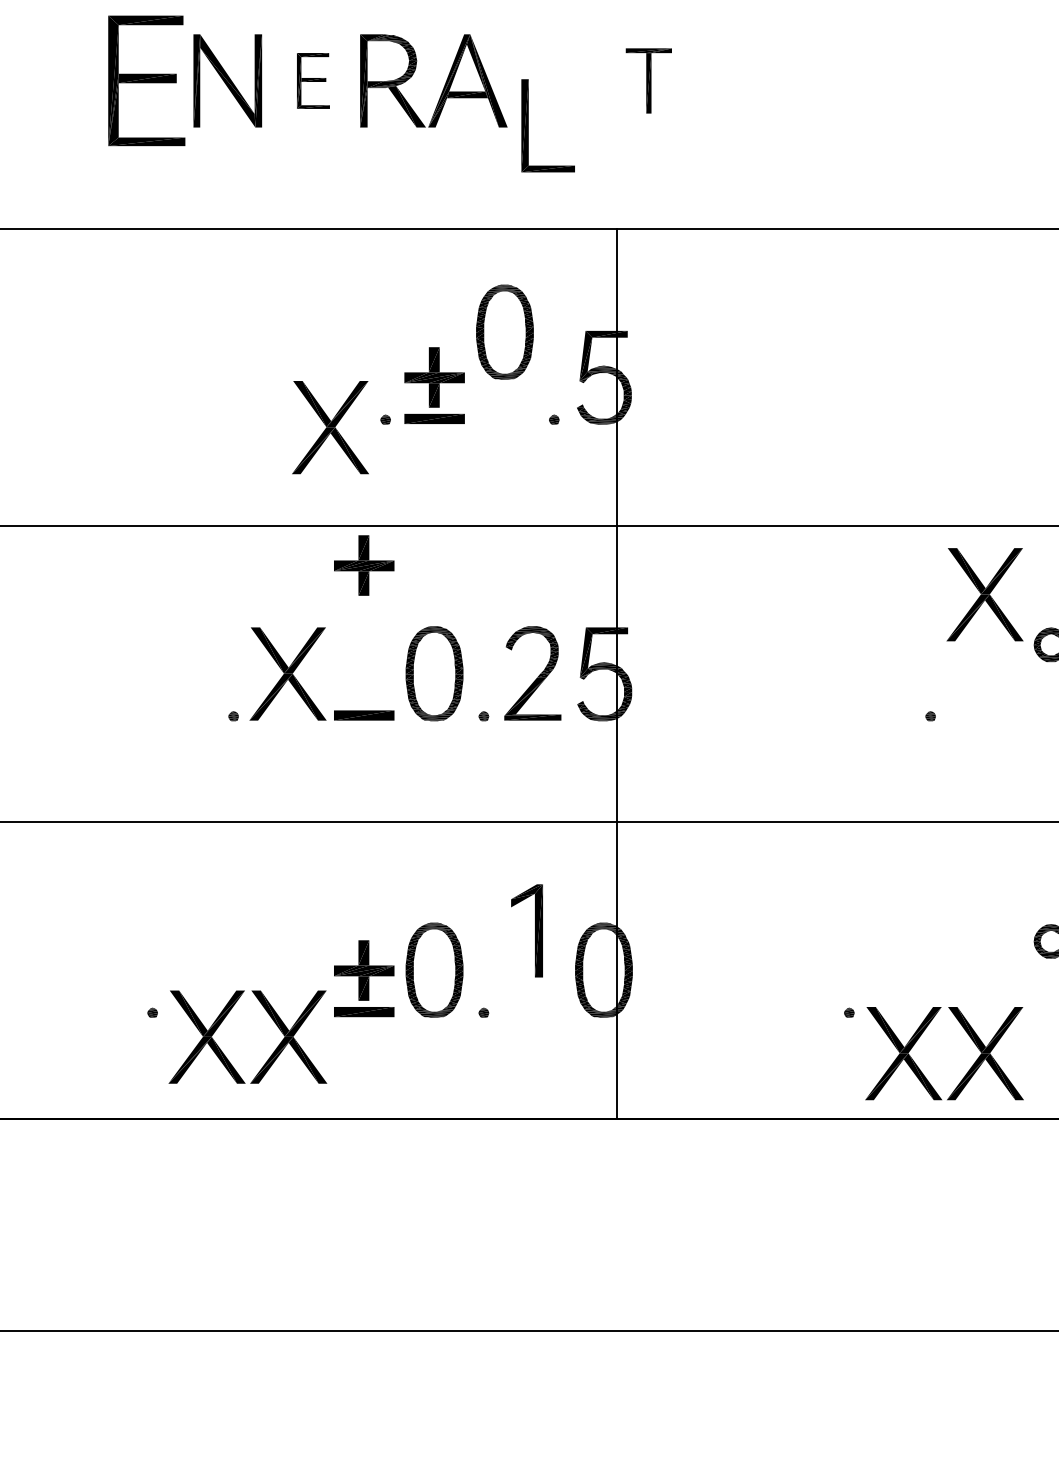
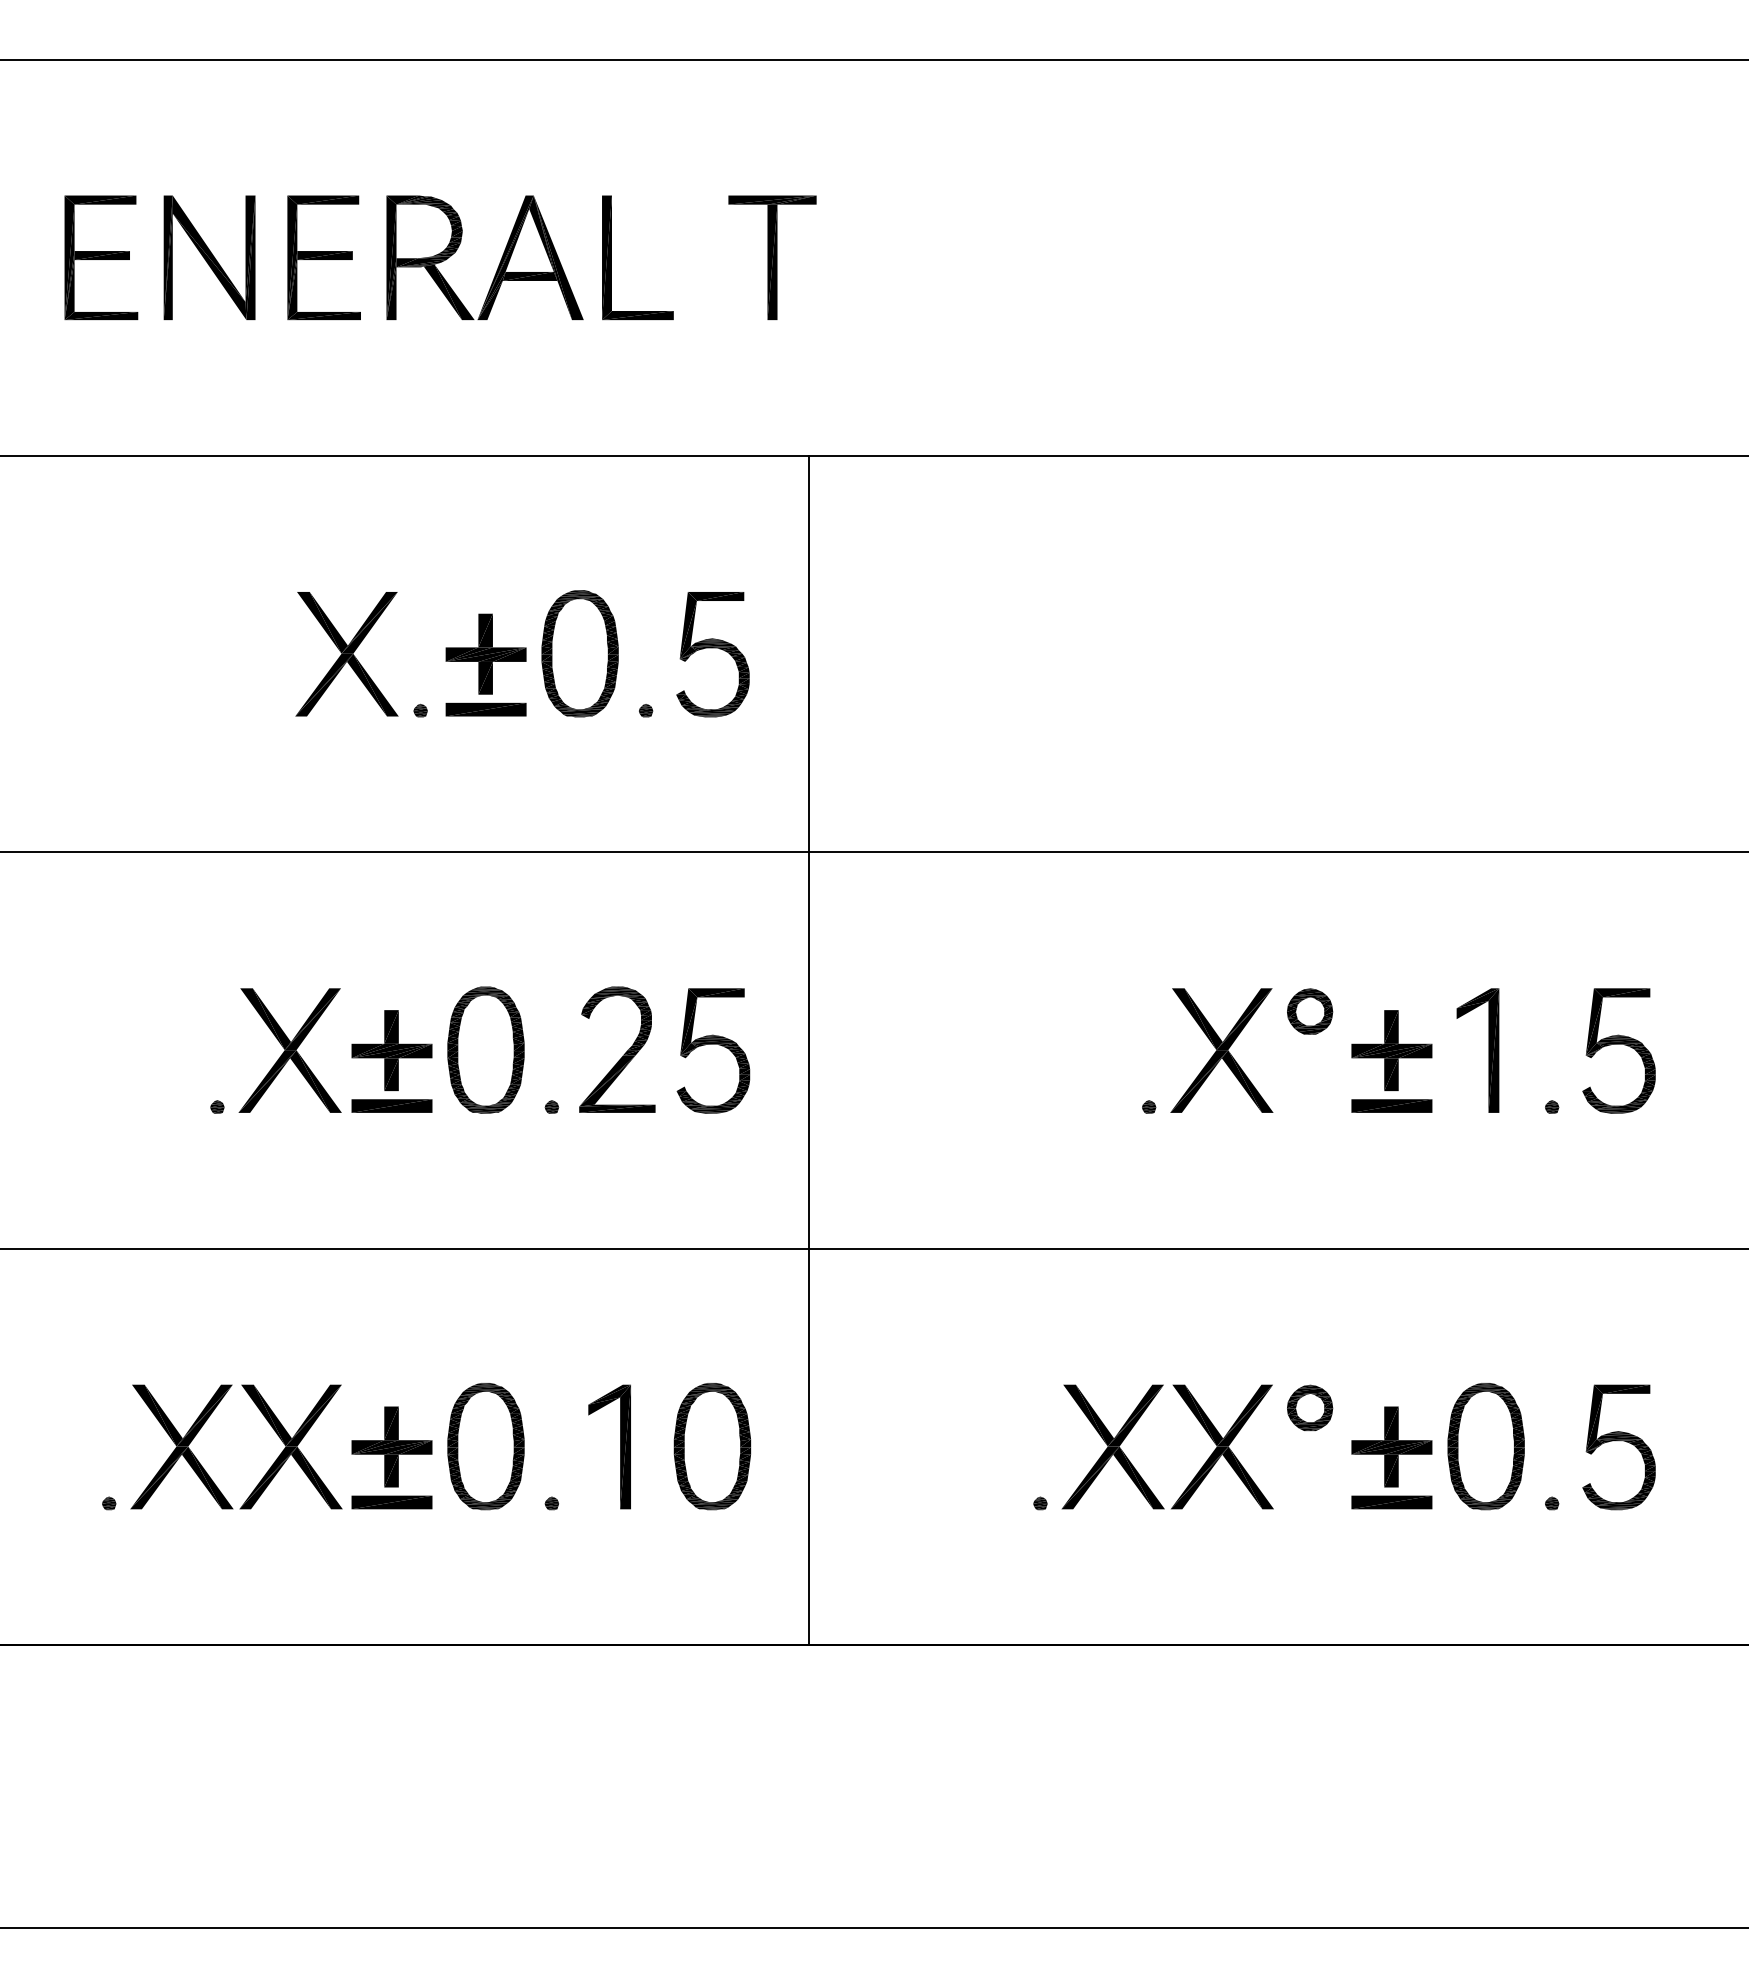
part: (146, 80) -> (101, 257), size x0.71
part: (312, 80) -> (323, 257), size x1.67
part: (648, 80) -> (772, 257), size x1.43
part: (528, 125) -> (611, 257), moved
part: (504, 332) -> (579, 653), moved
part: (330, 427) -> (346, 654), moved
part: (363, 565) -> (391, 1050), moved
part: (984, 594) -> (1221, 1050), moved
line: (616, 673) -> (808, 1050), moved
part: (535, 930) -> (620, 1446), moved
part: (223, 1020) -> (204, 1424), moved
part: (921, 1036) -> (1136, 1423), moved

